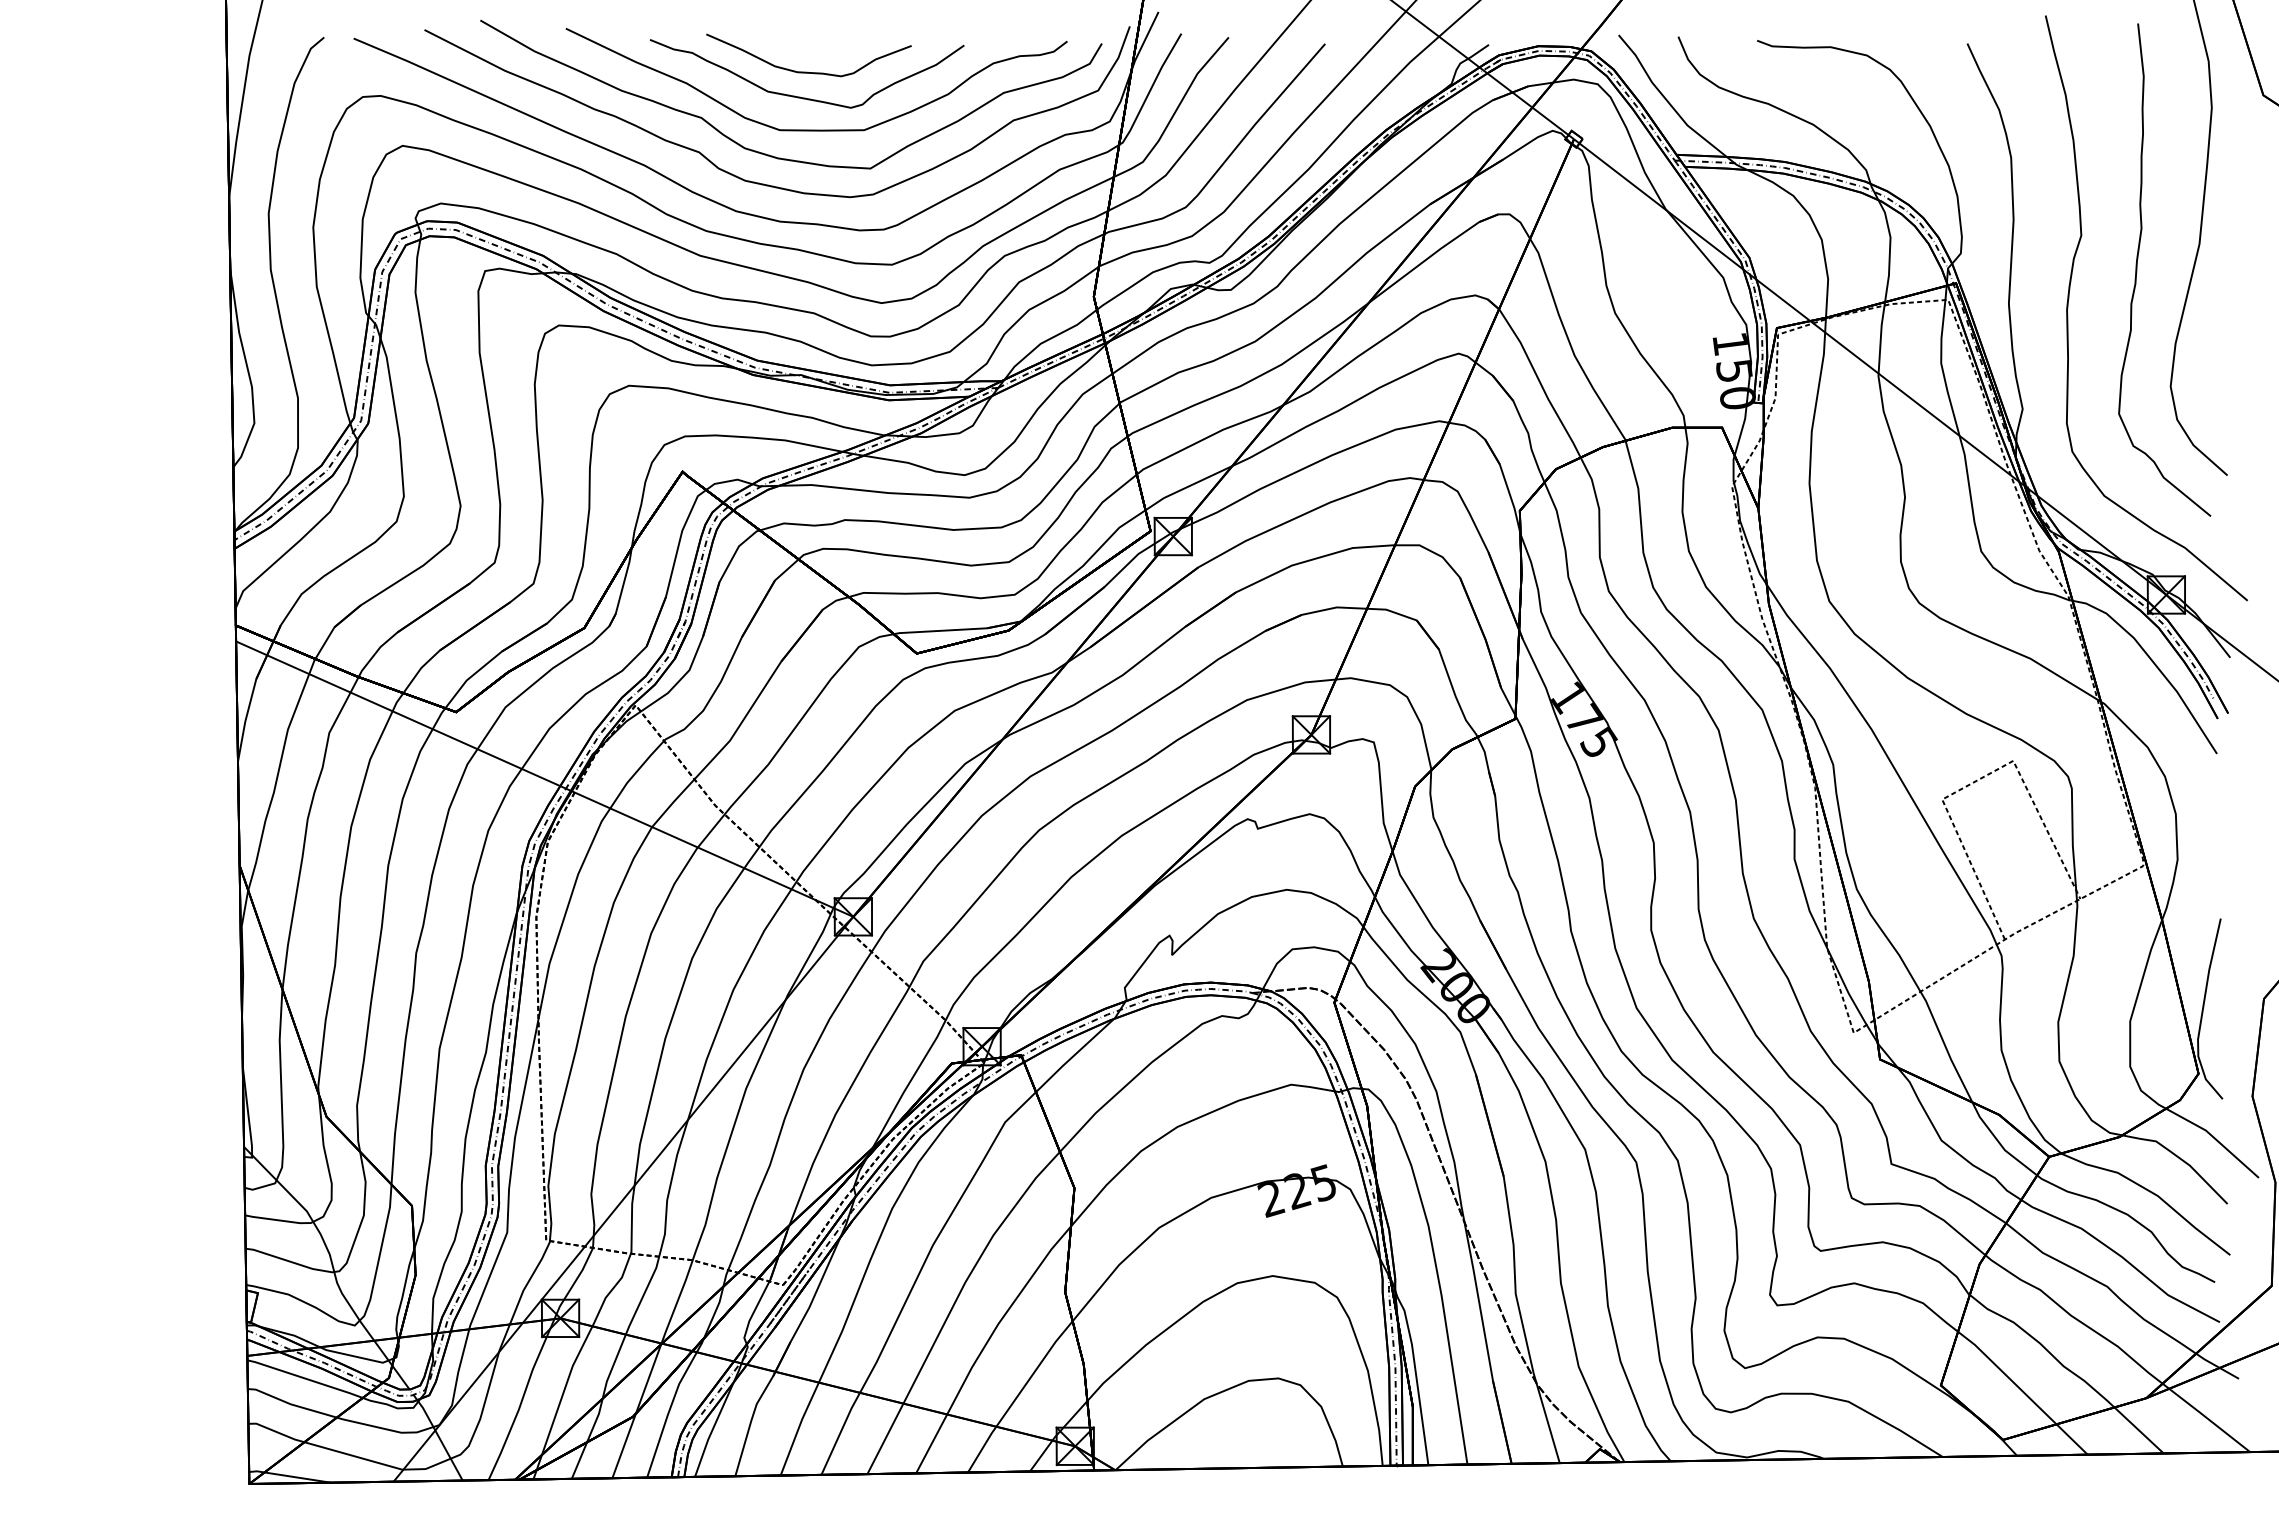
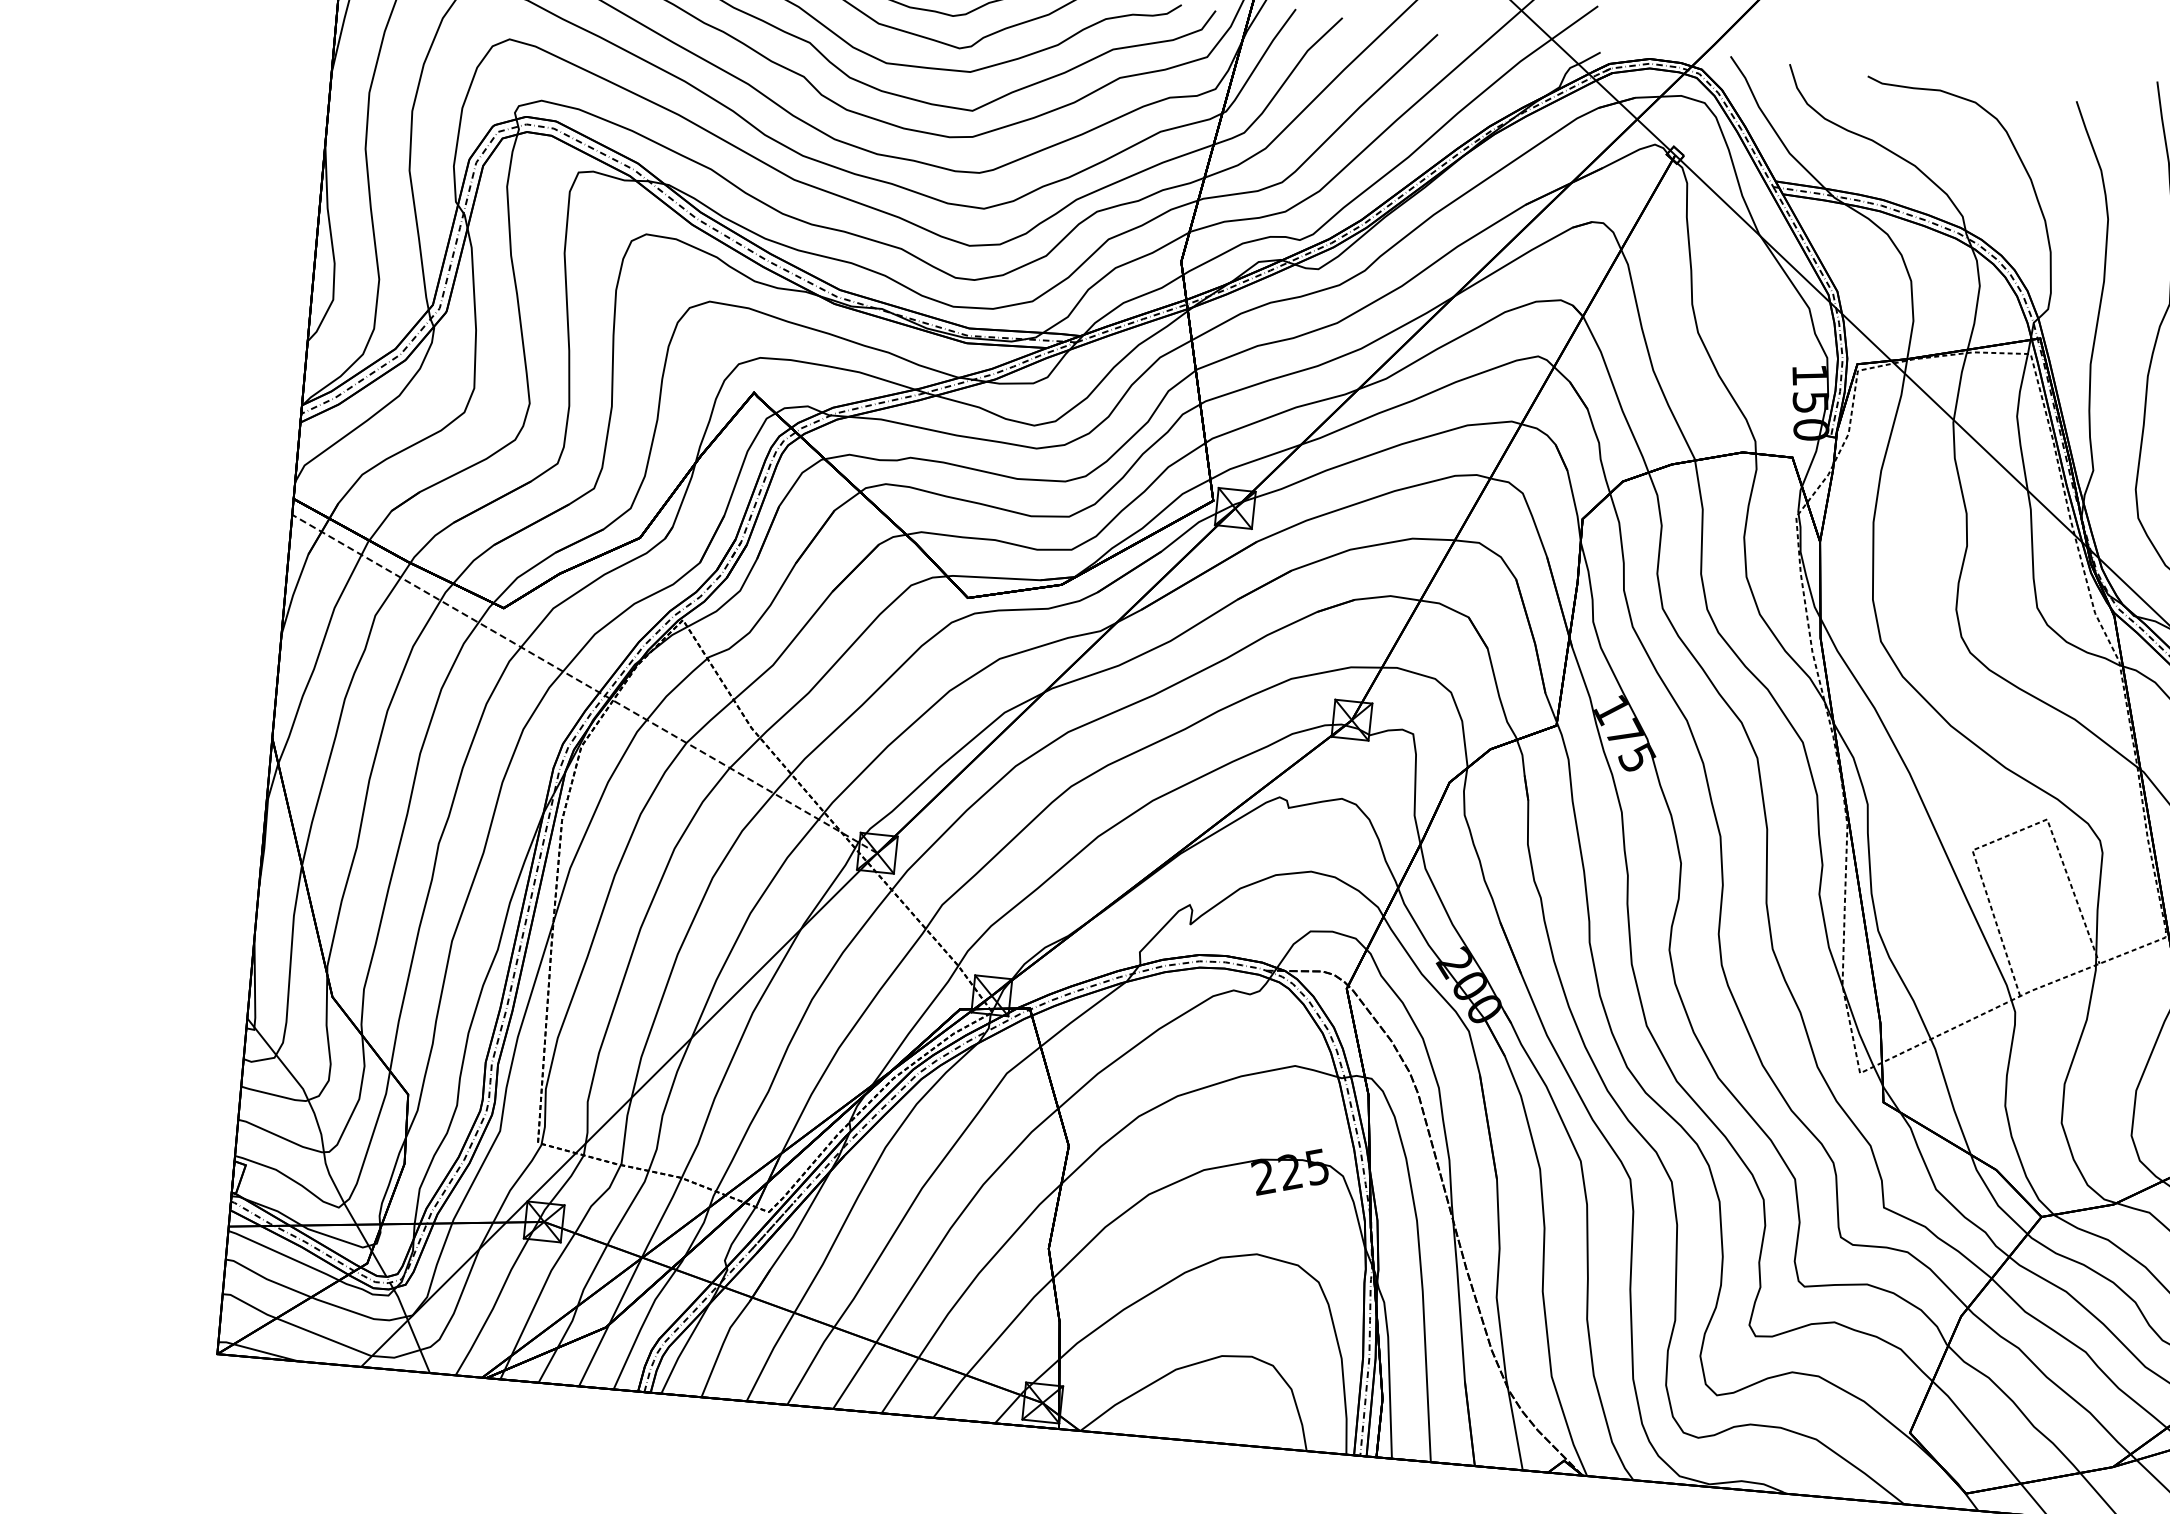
line: (544, 779) -> (584, 684), solid -> dashed

